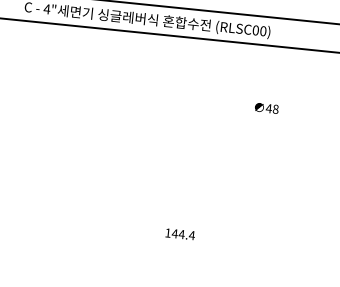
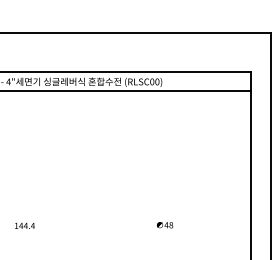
text: (267, 108) -> (165, 225), moved
text: (179, 233) -> (24, 225), moved

